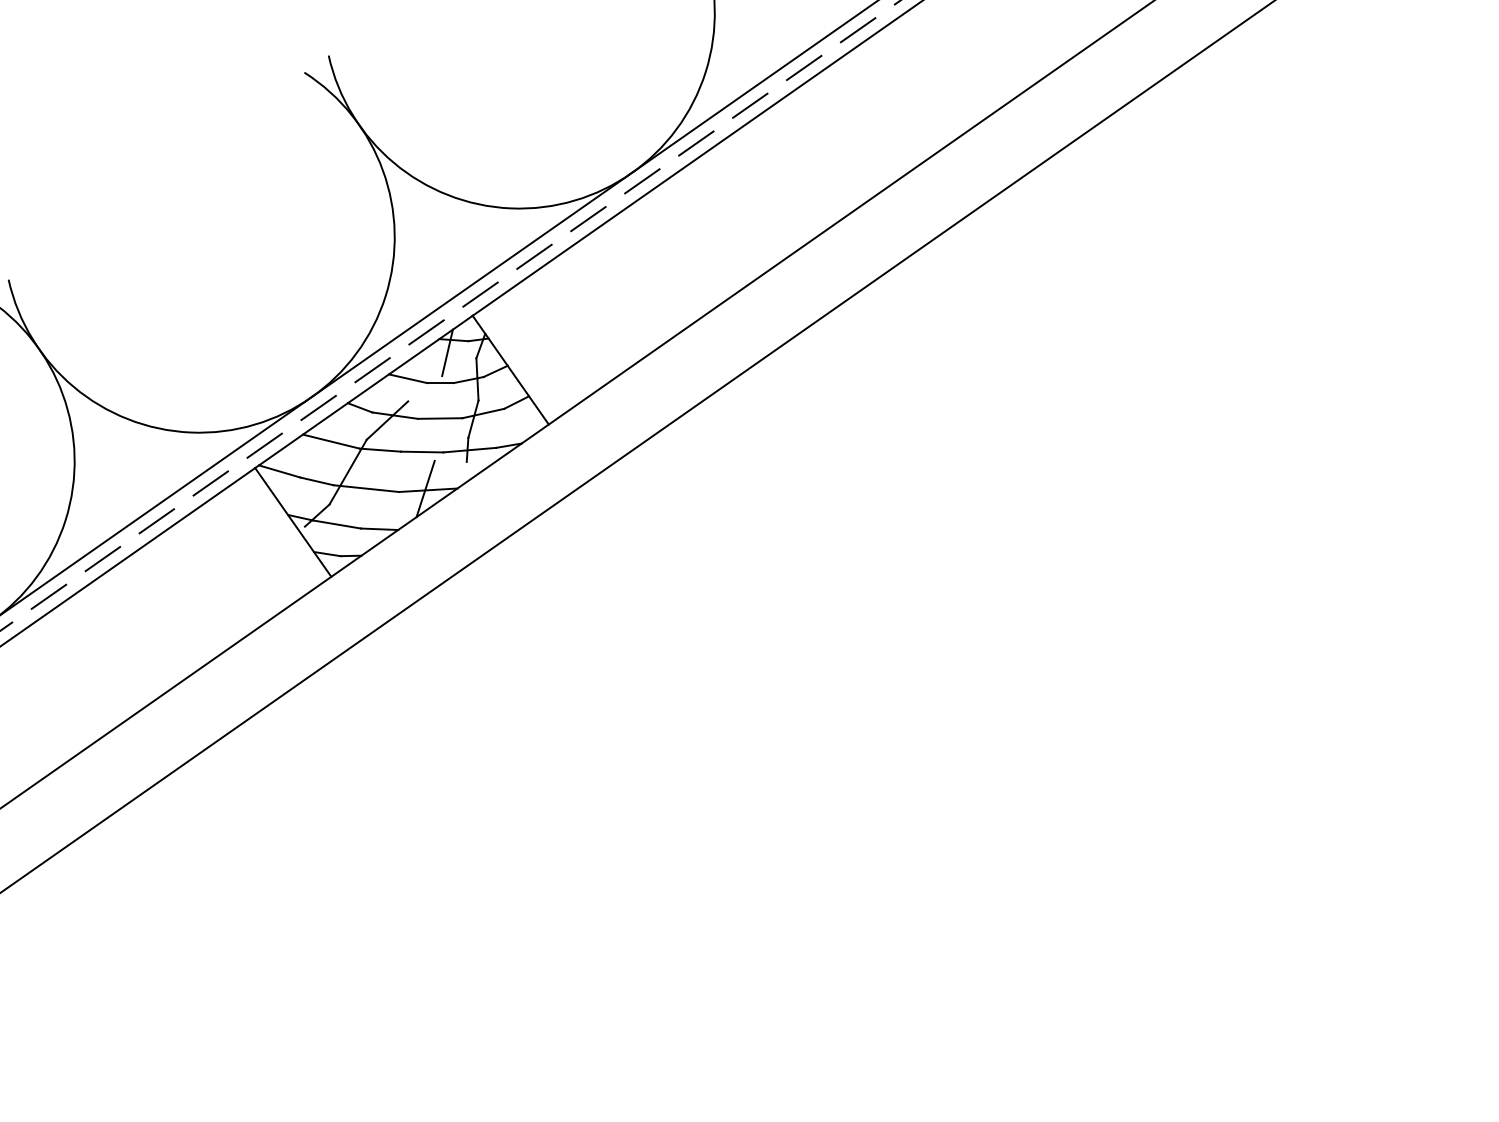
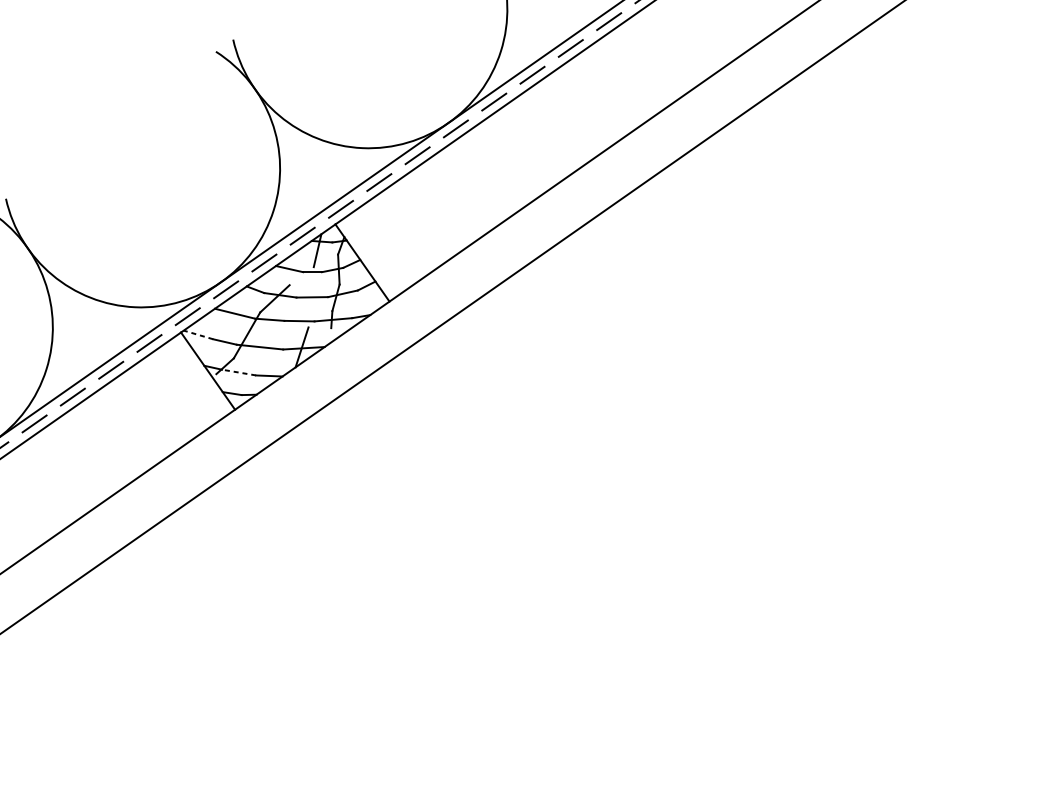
line: (279, 471) -> (198, 334), solid -> dashed
line: (336, 524) -> (238, 372), solid -> dashed

